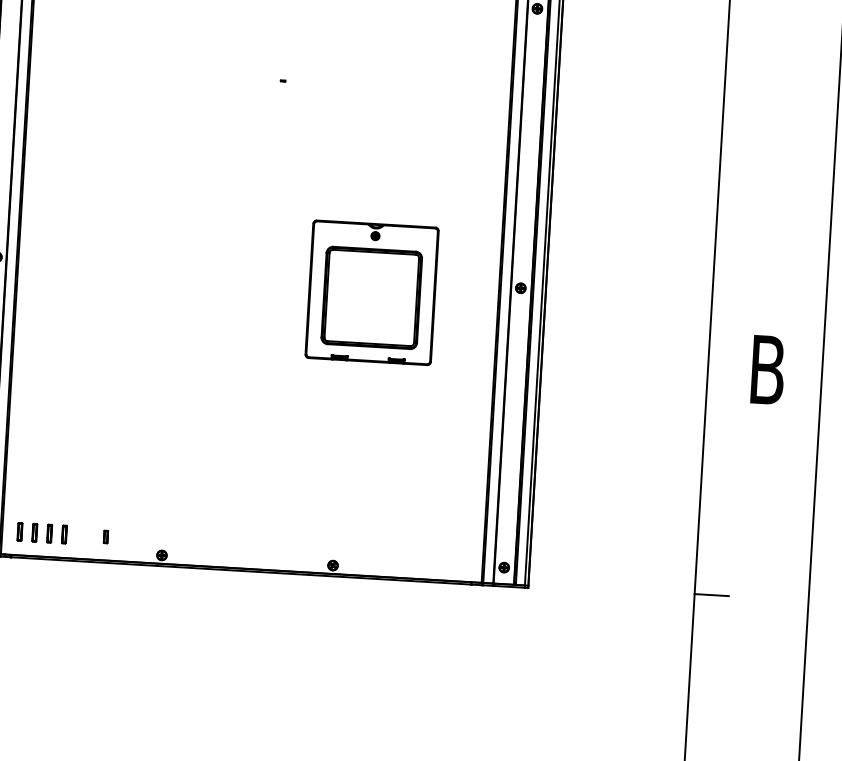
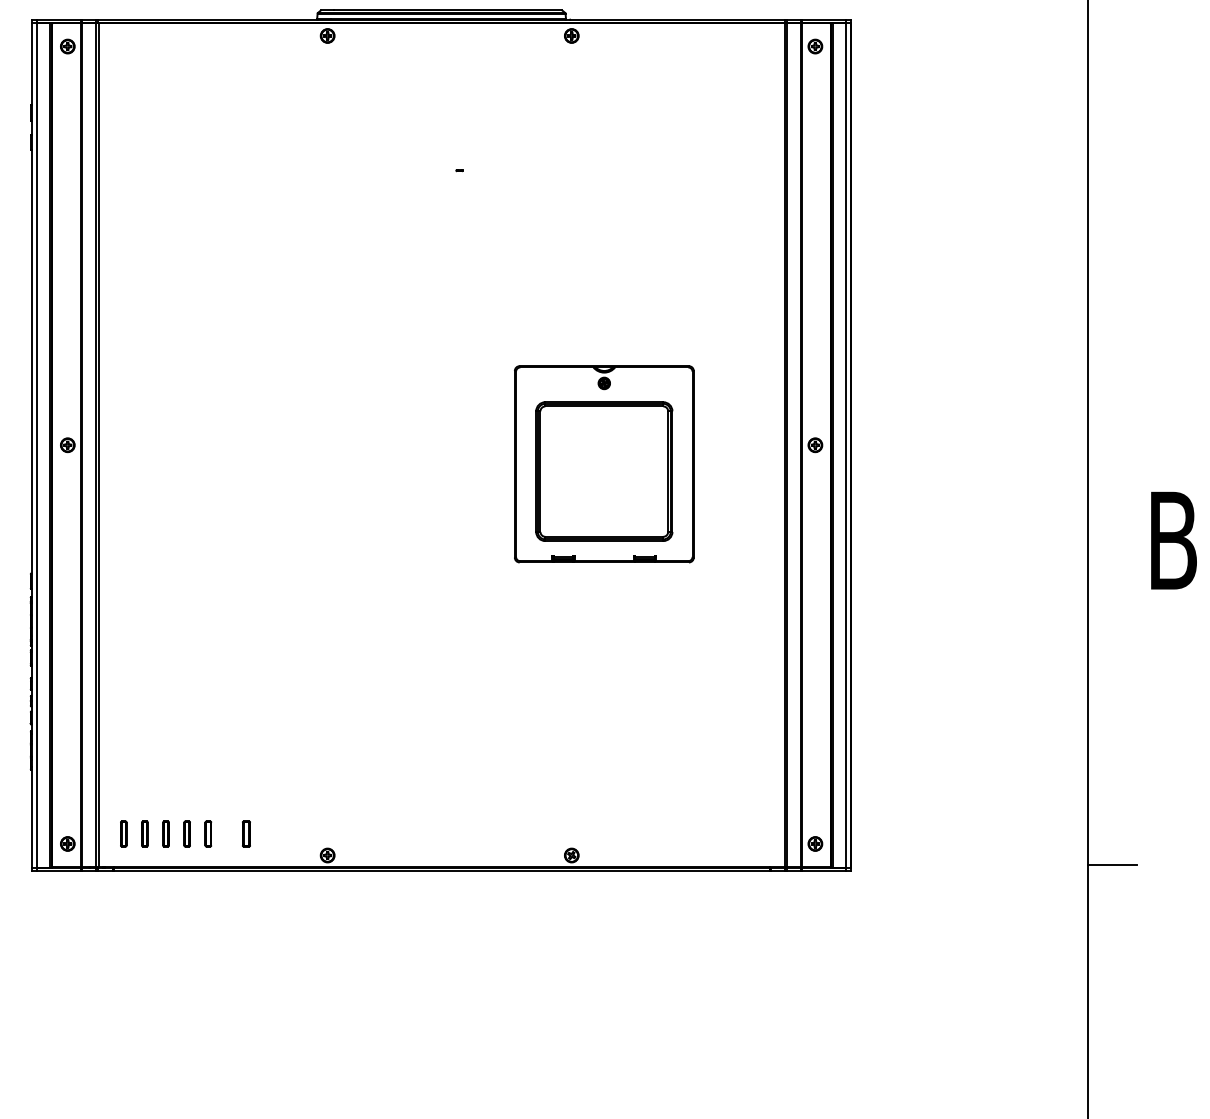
part: (79, 535) -> (208, 833), added
part: (106, 536) -> (246, 833), size x1.43

